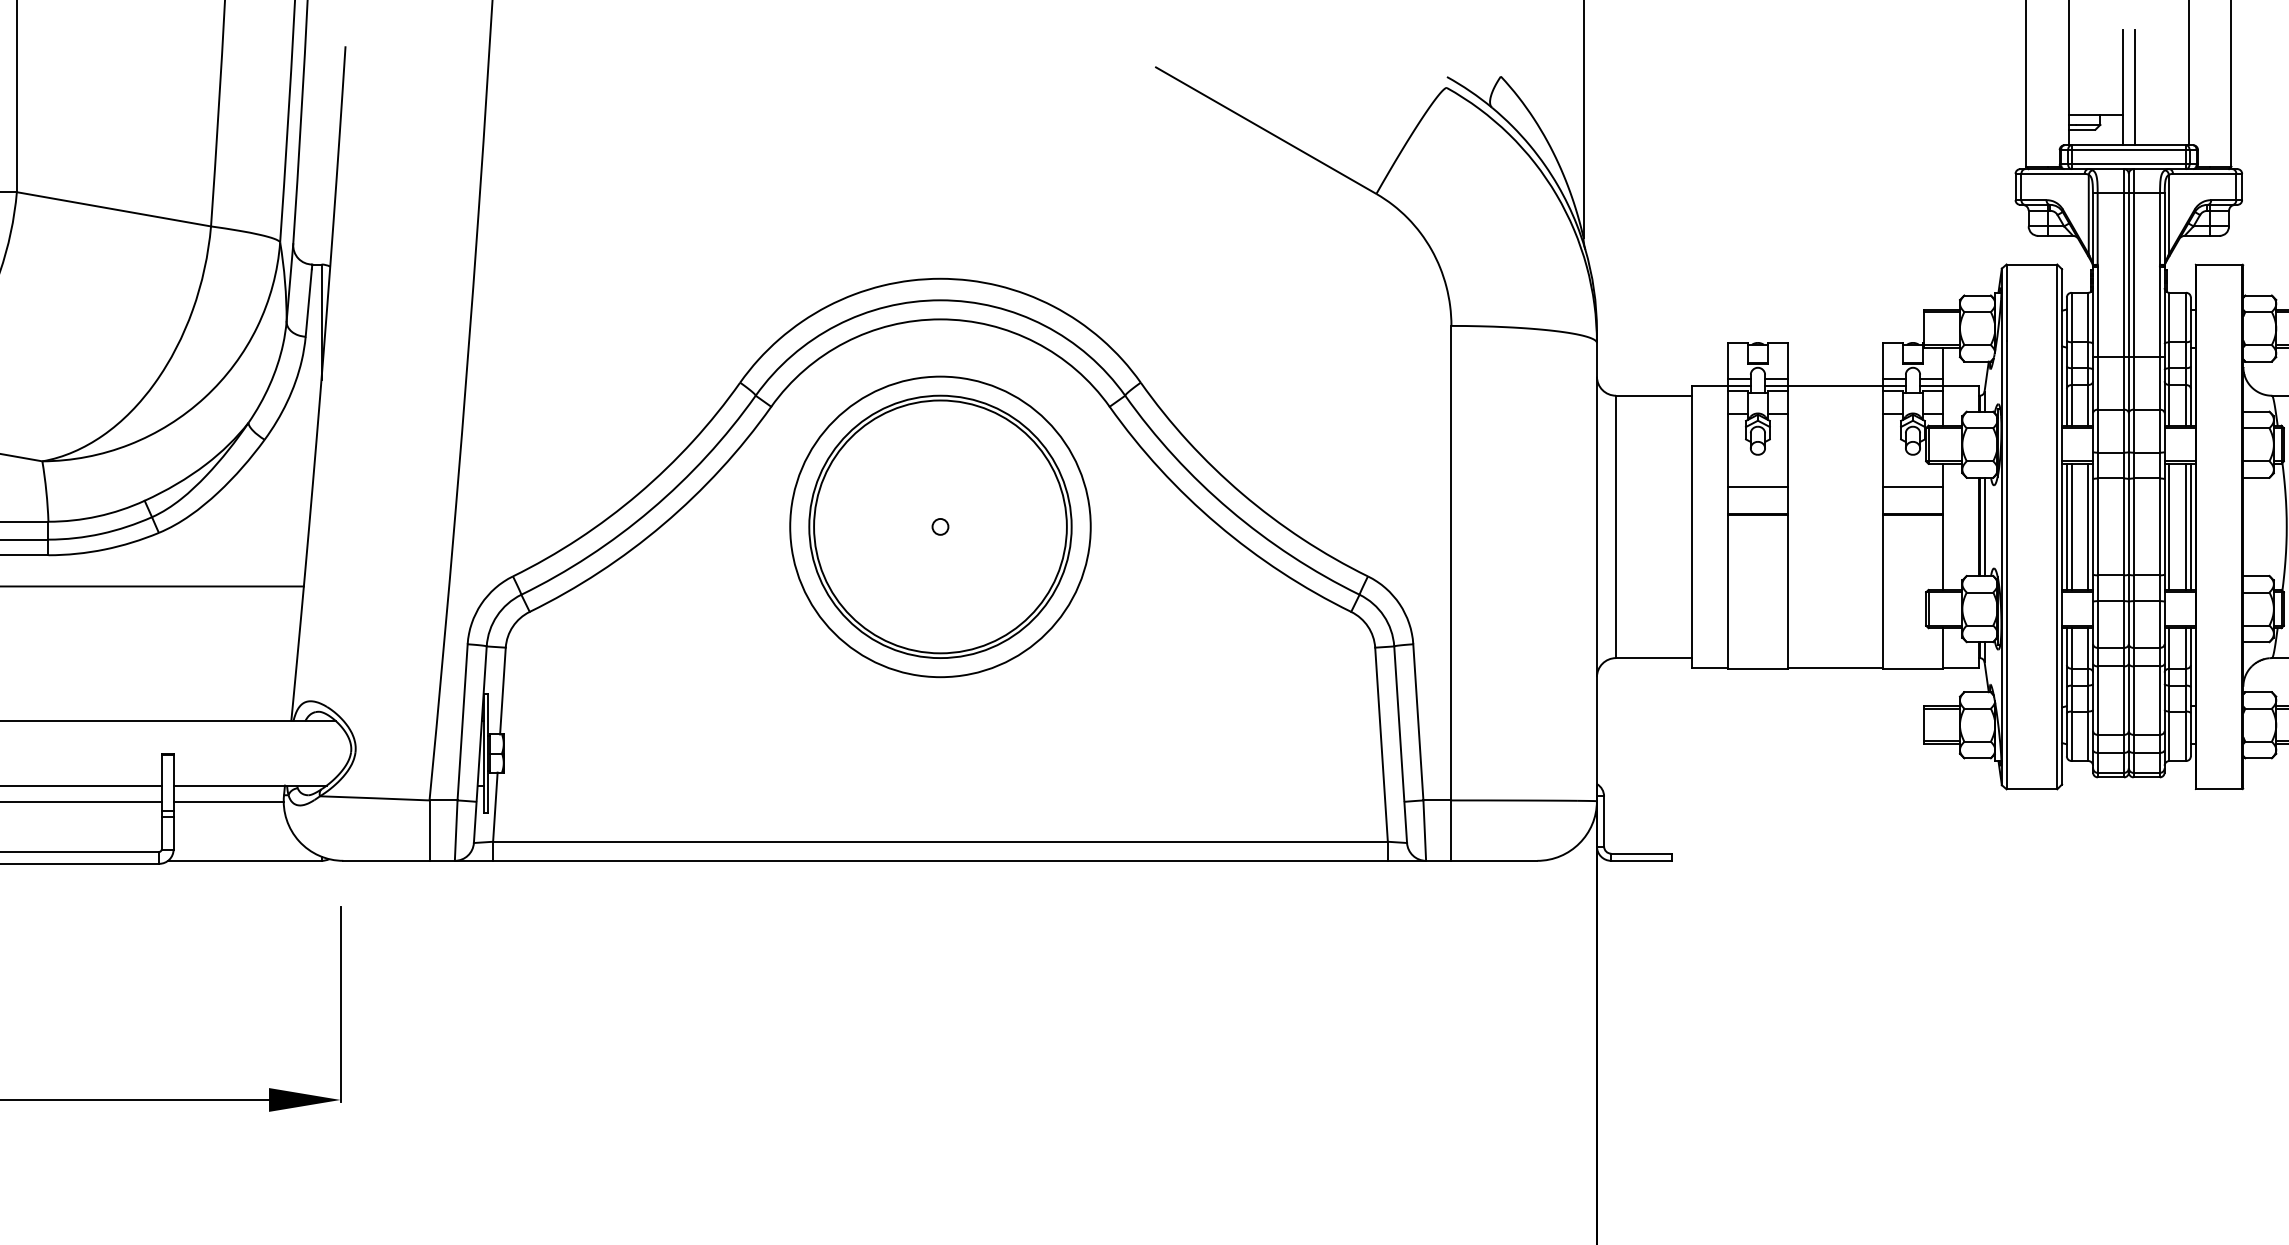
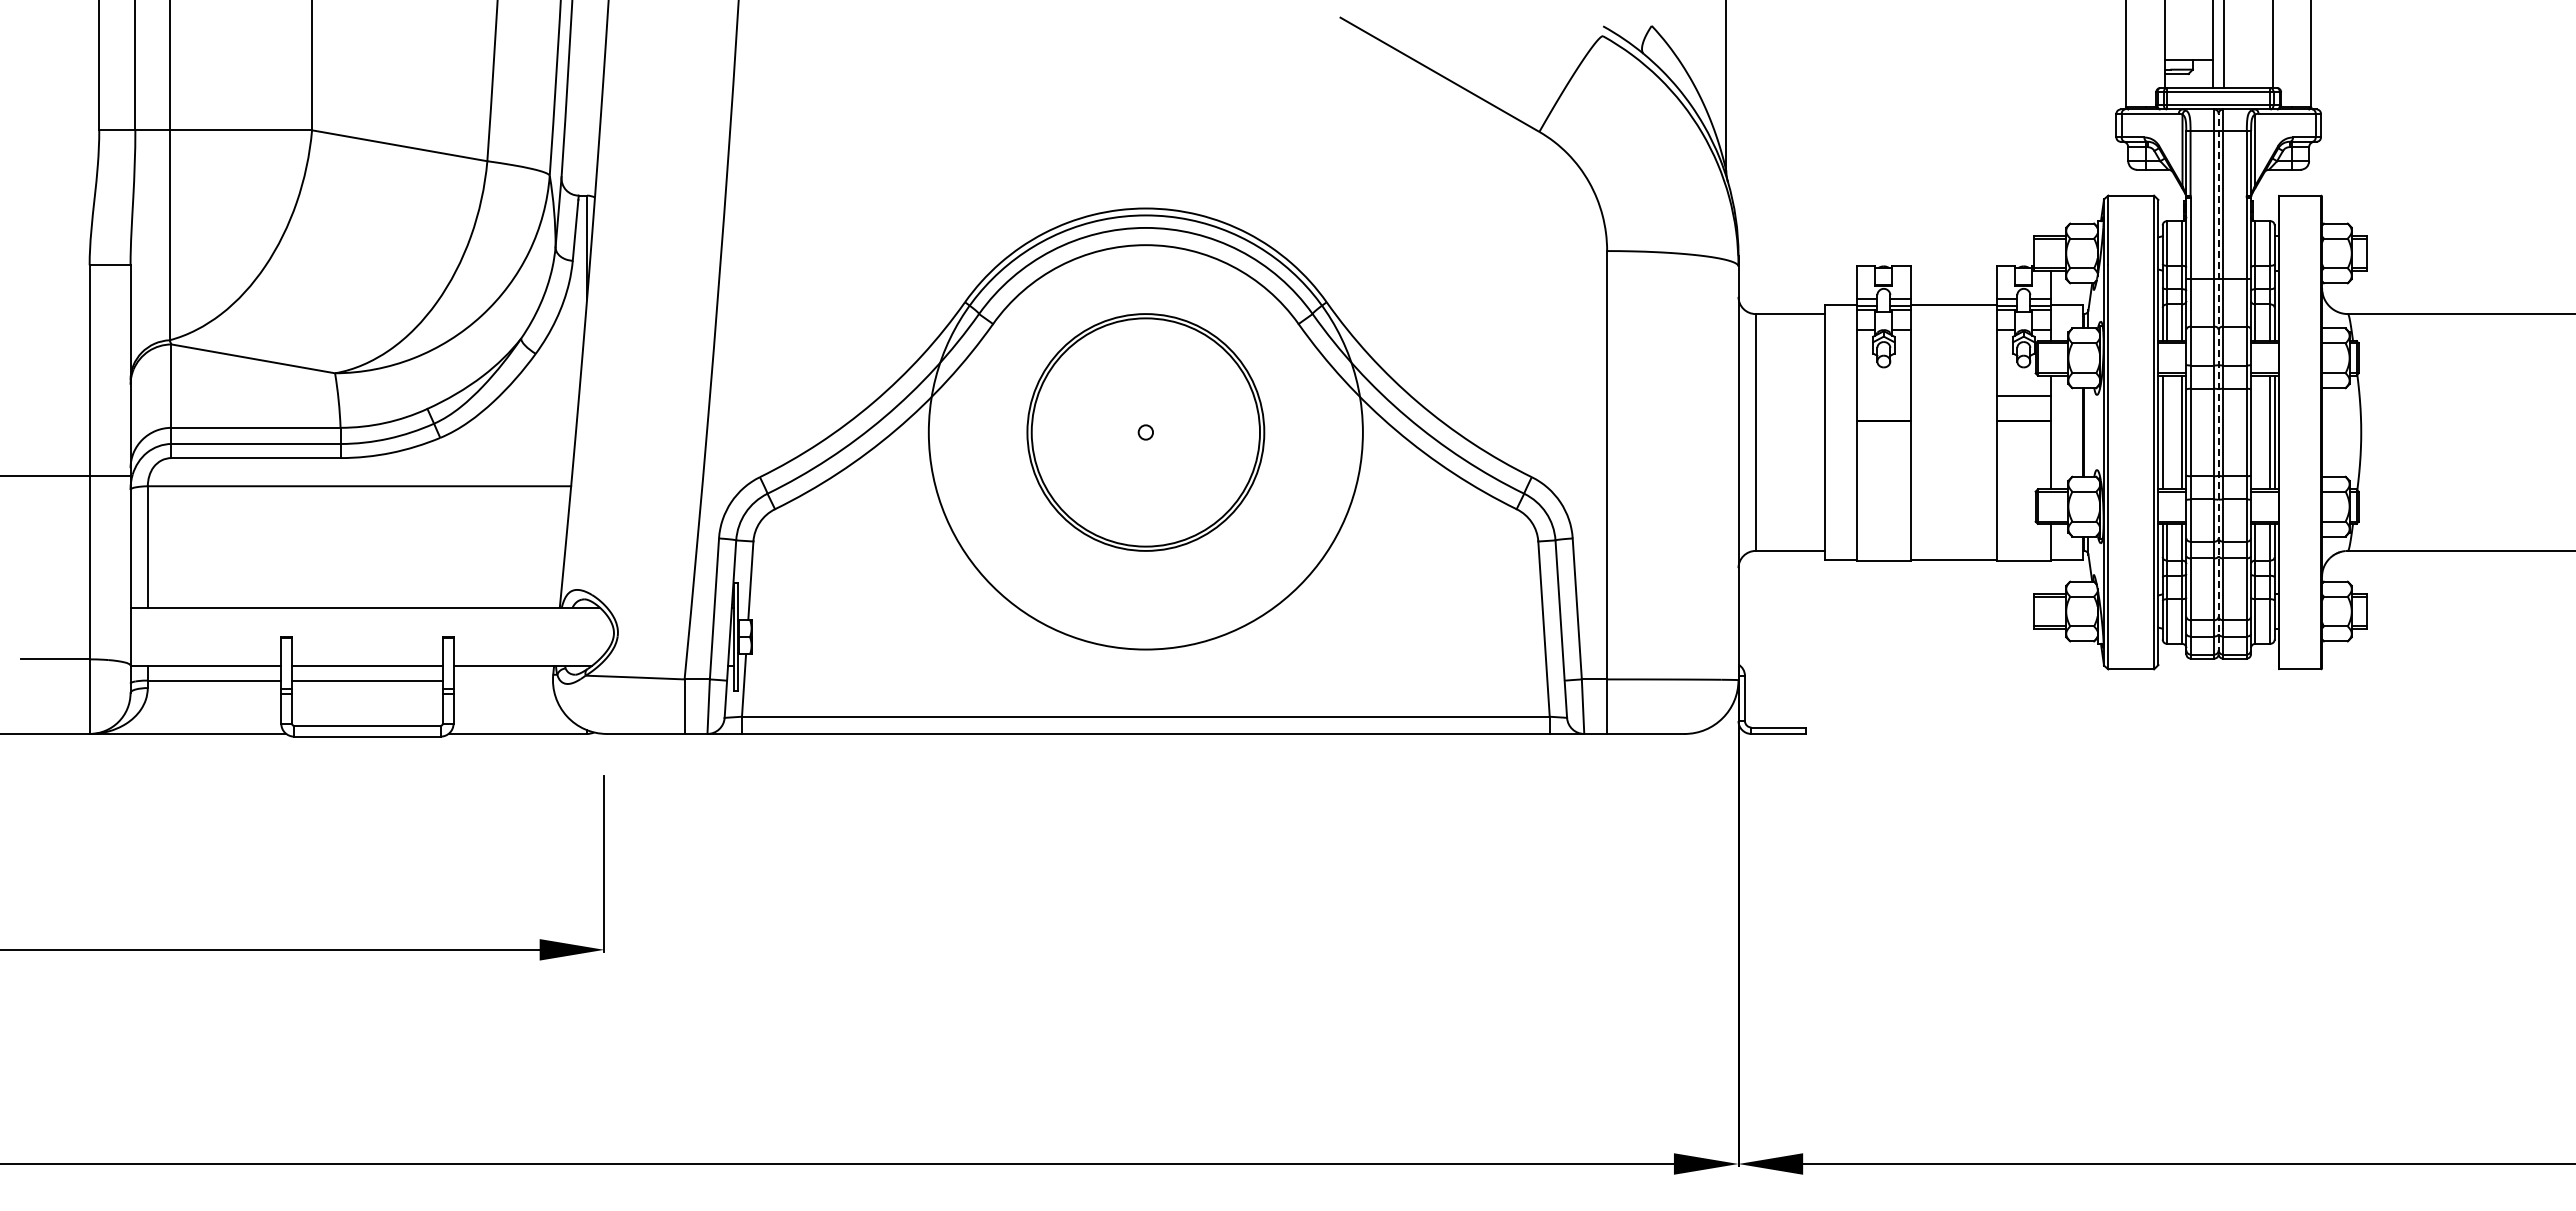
line: (2128, 472) -> (2218, 383), solid -> dashed
line: (1757, 487) -> (1883, 396), removed
circle: (940, 526) -> (1145, 432), size x1.6
line: (1984, 526) -> (2088, 432), removed
line: (2072, 526) -> (2167, 432), removed
line: (2169, 526) -> (2255, 432), removed
line: (228, 801) -> (503, 680), removed

